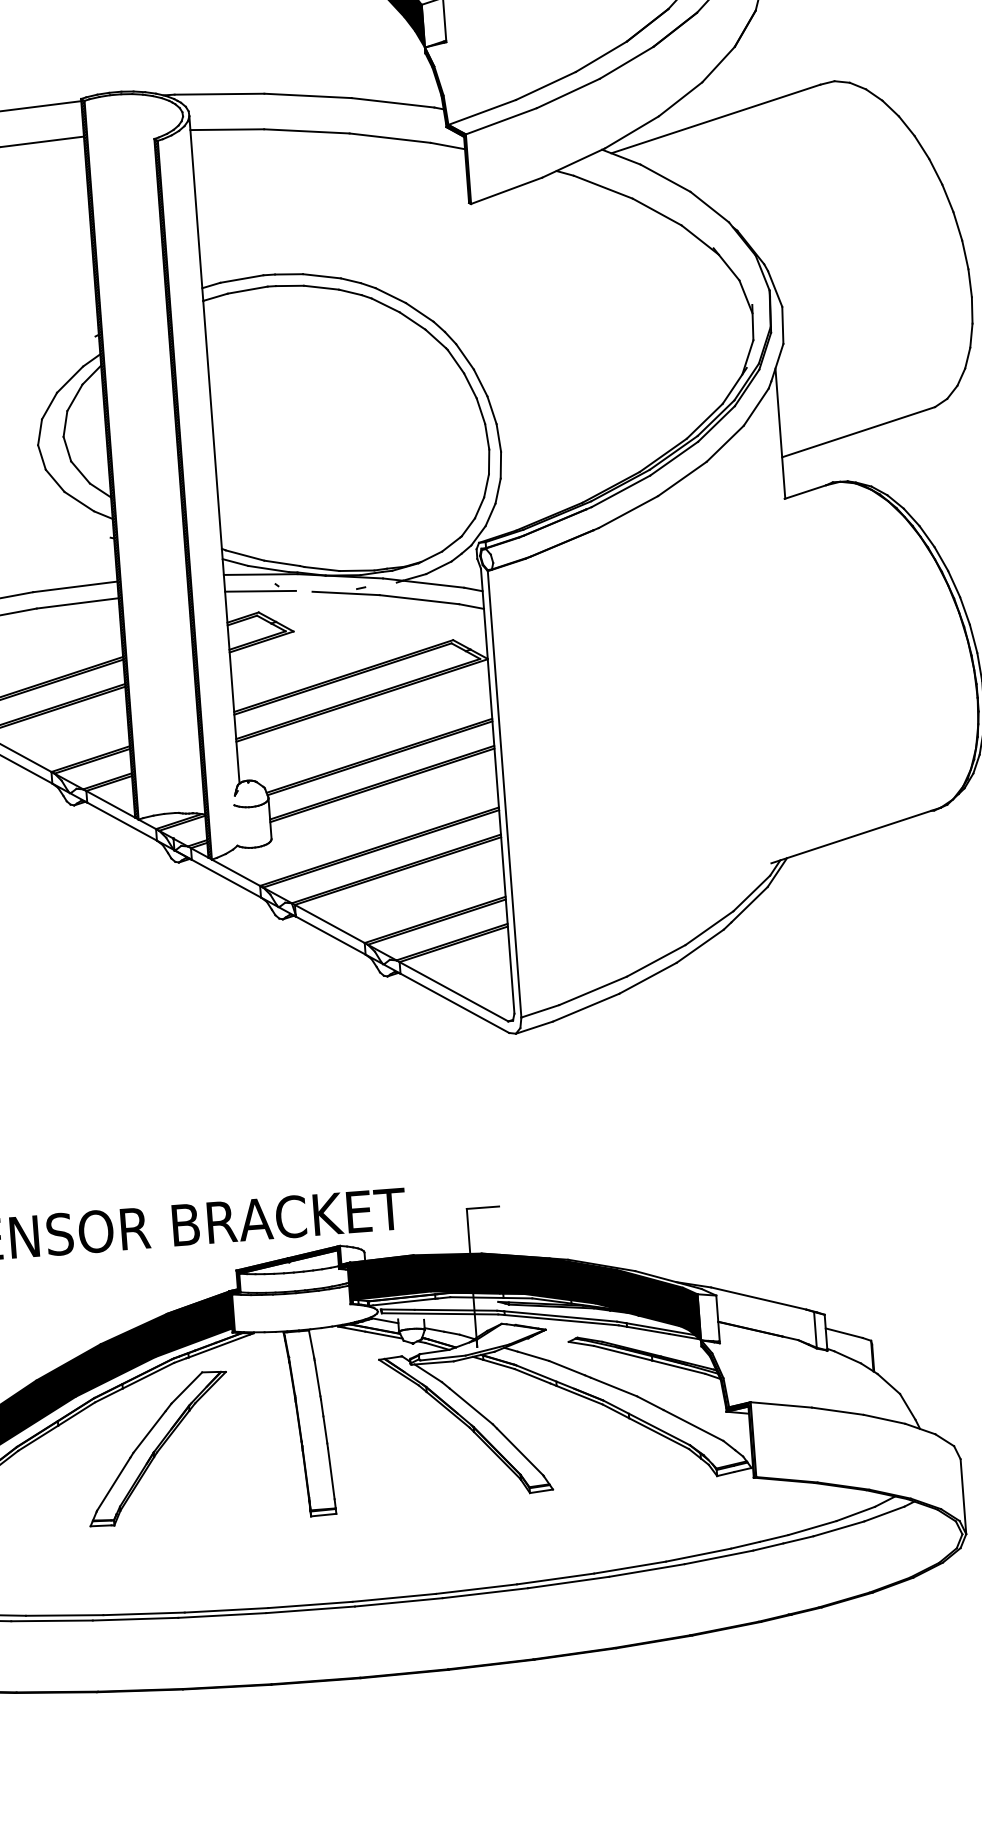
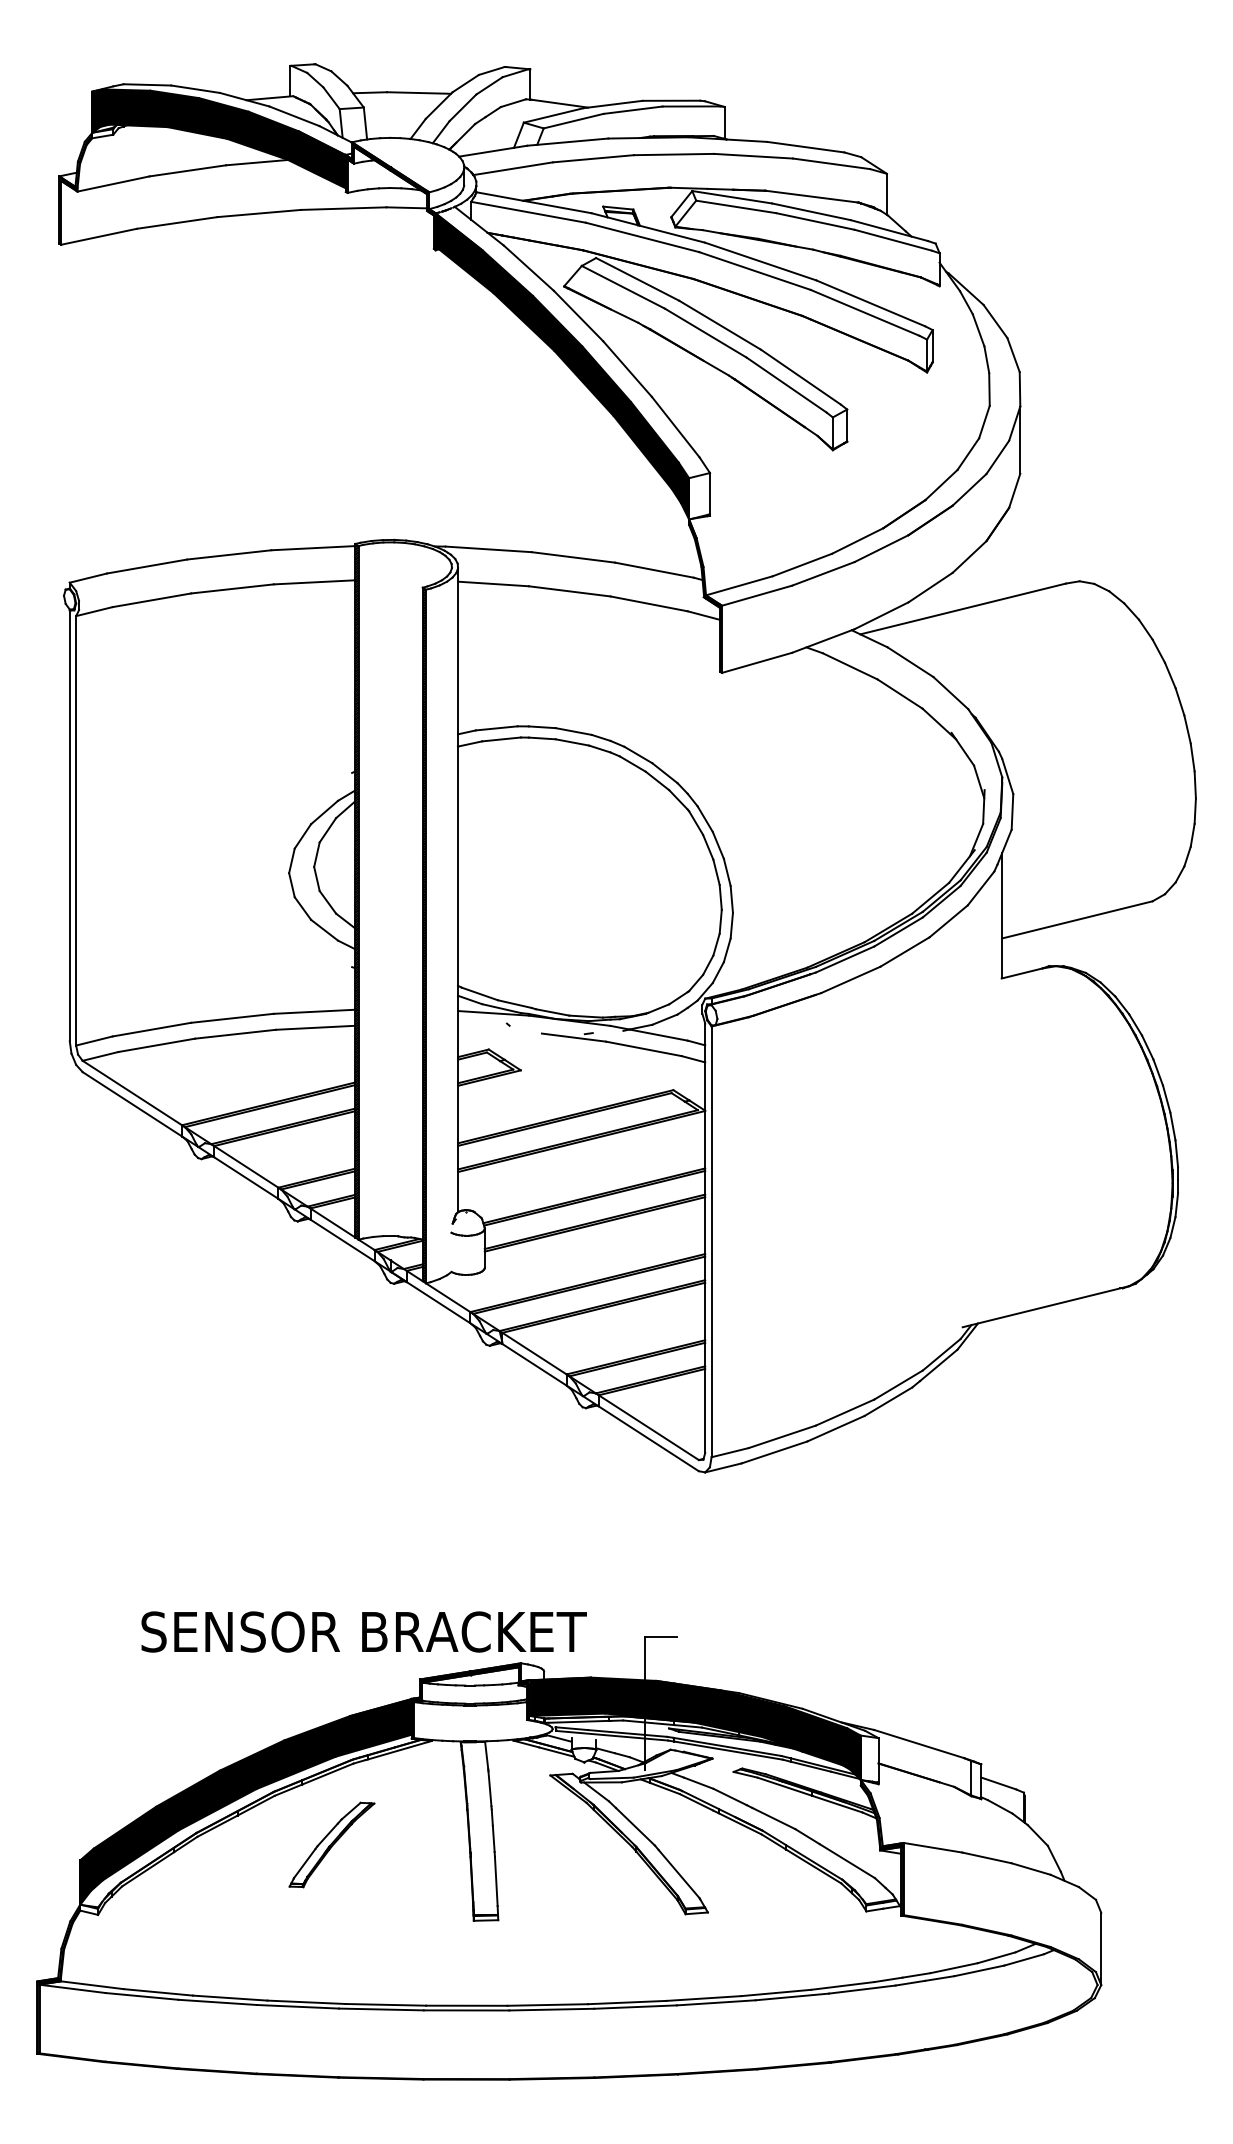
line: (261, 591) -> (492, 1029), removed
part: (157, 1448) -> (331, 1844), size x0.6

